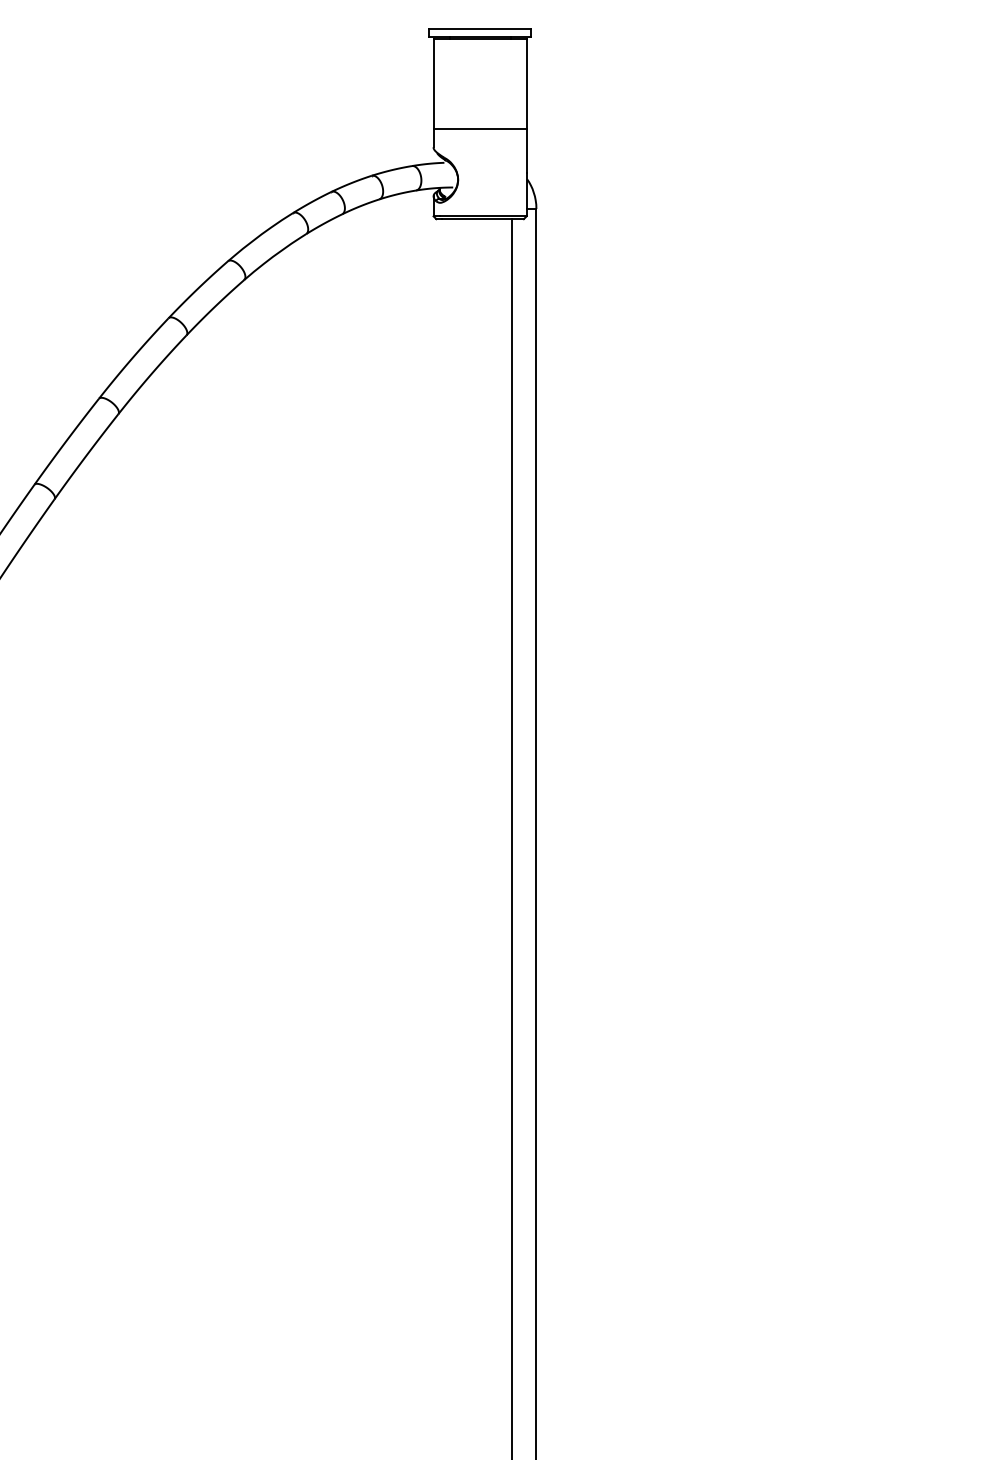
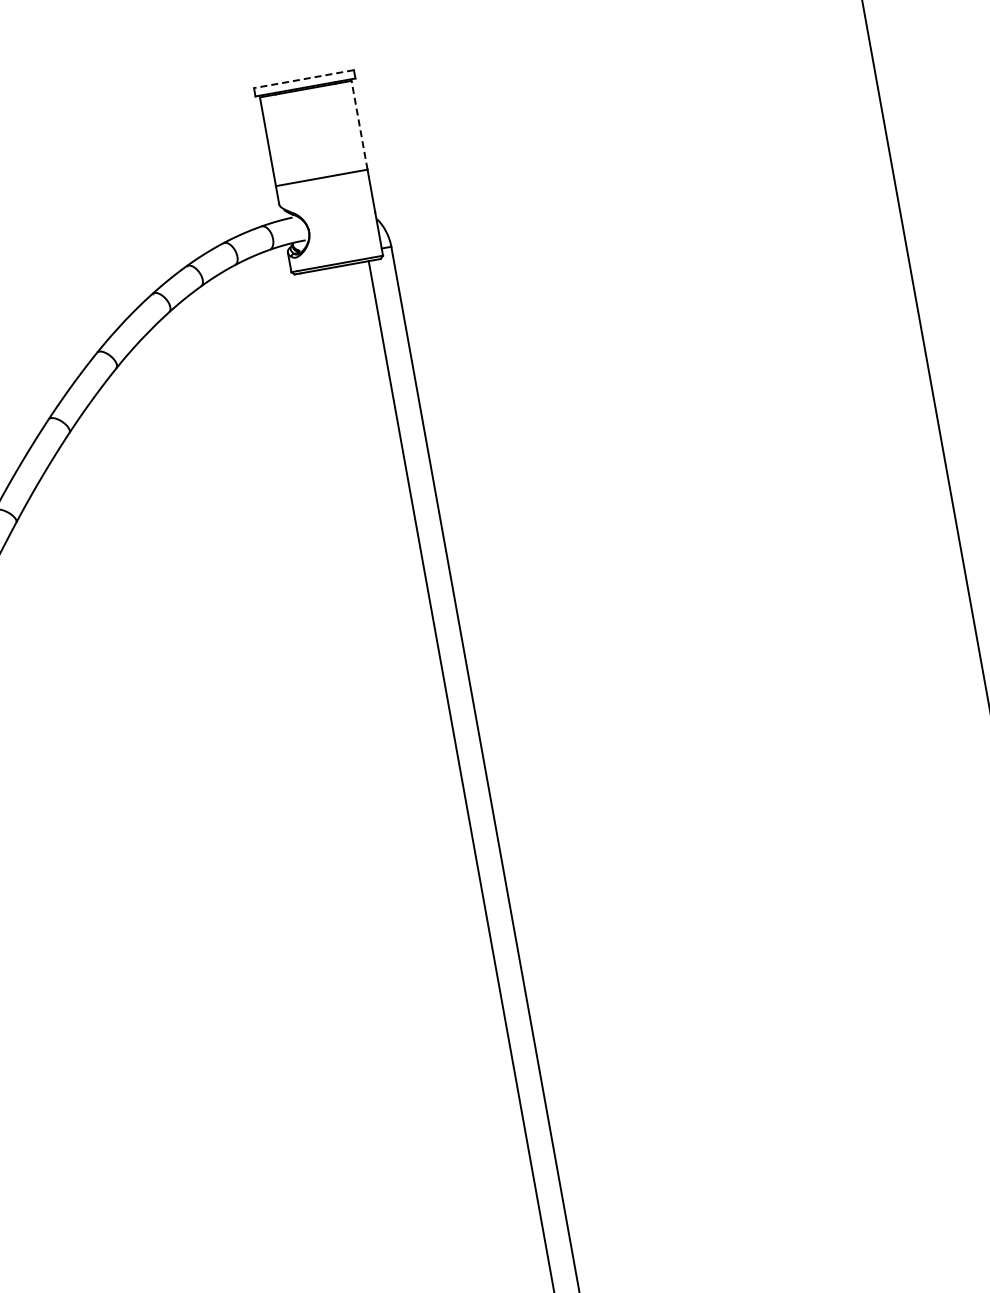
line: (480, 28) -> (304, 79), solid -> dashed
line: (526, 83) -> (359, 124), solid -> dashed

